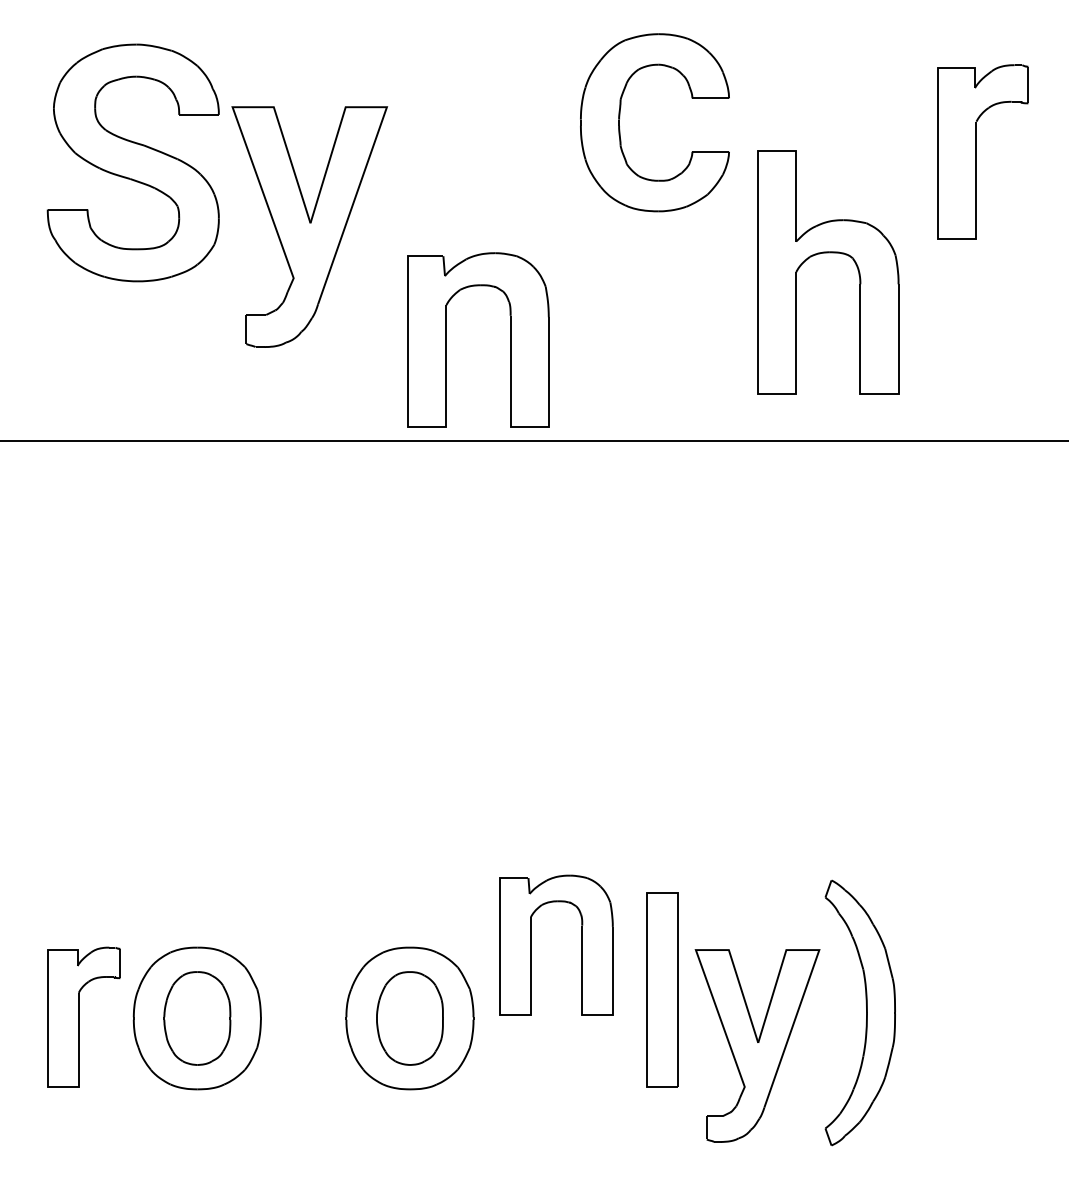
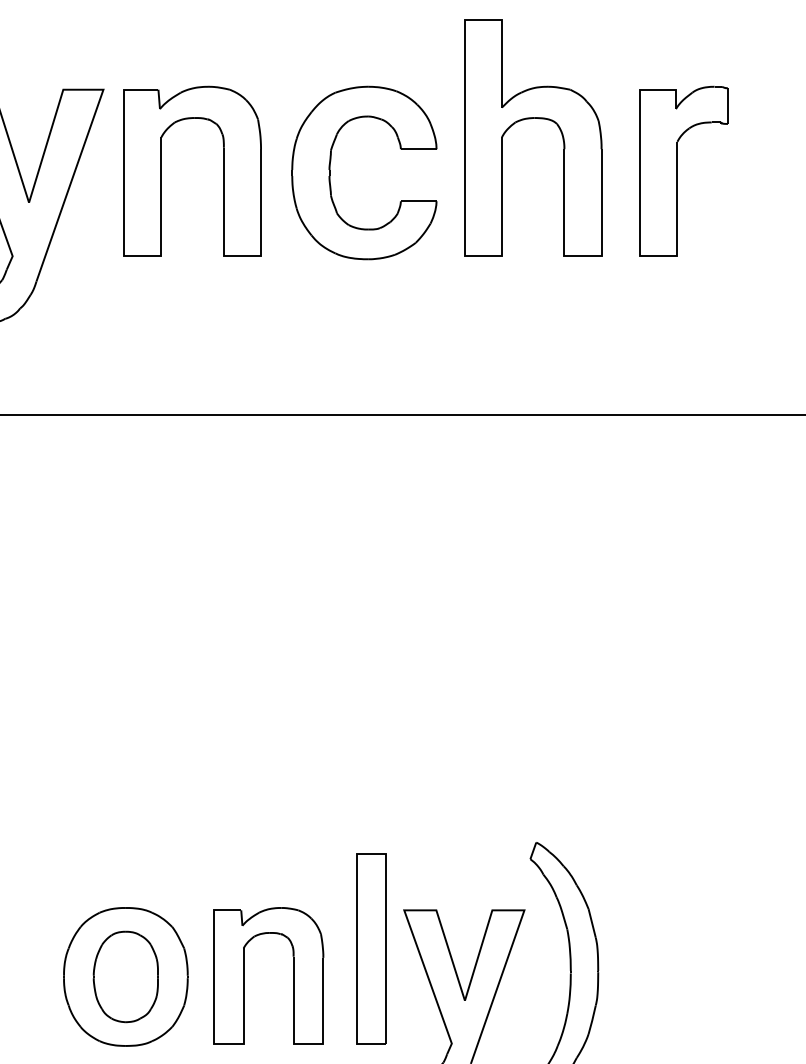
part: (620, 116) -> (330, 166), moved
part: (982, 151) -> (683, 170), moved
part: (828, 253) -> (533, 119), moved
part: (446, 339) -> (161, 170), moved
part: (531, 944) -> (244, 975), moved

